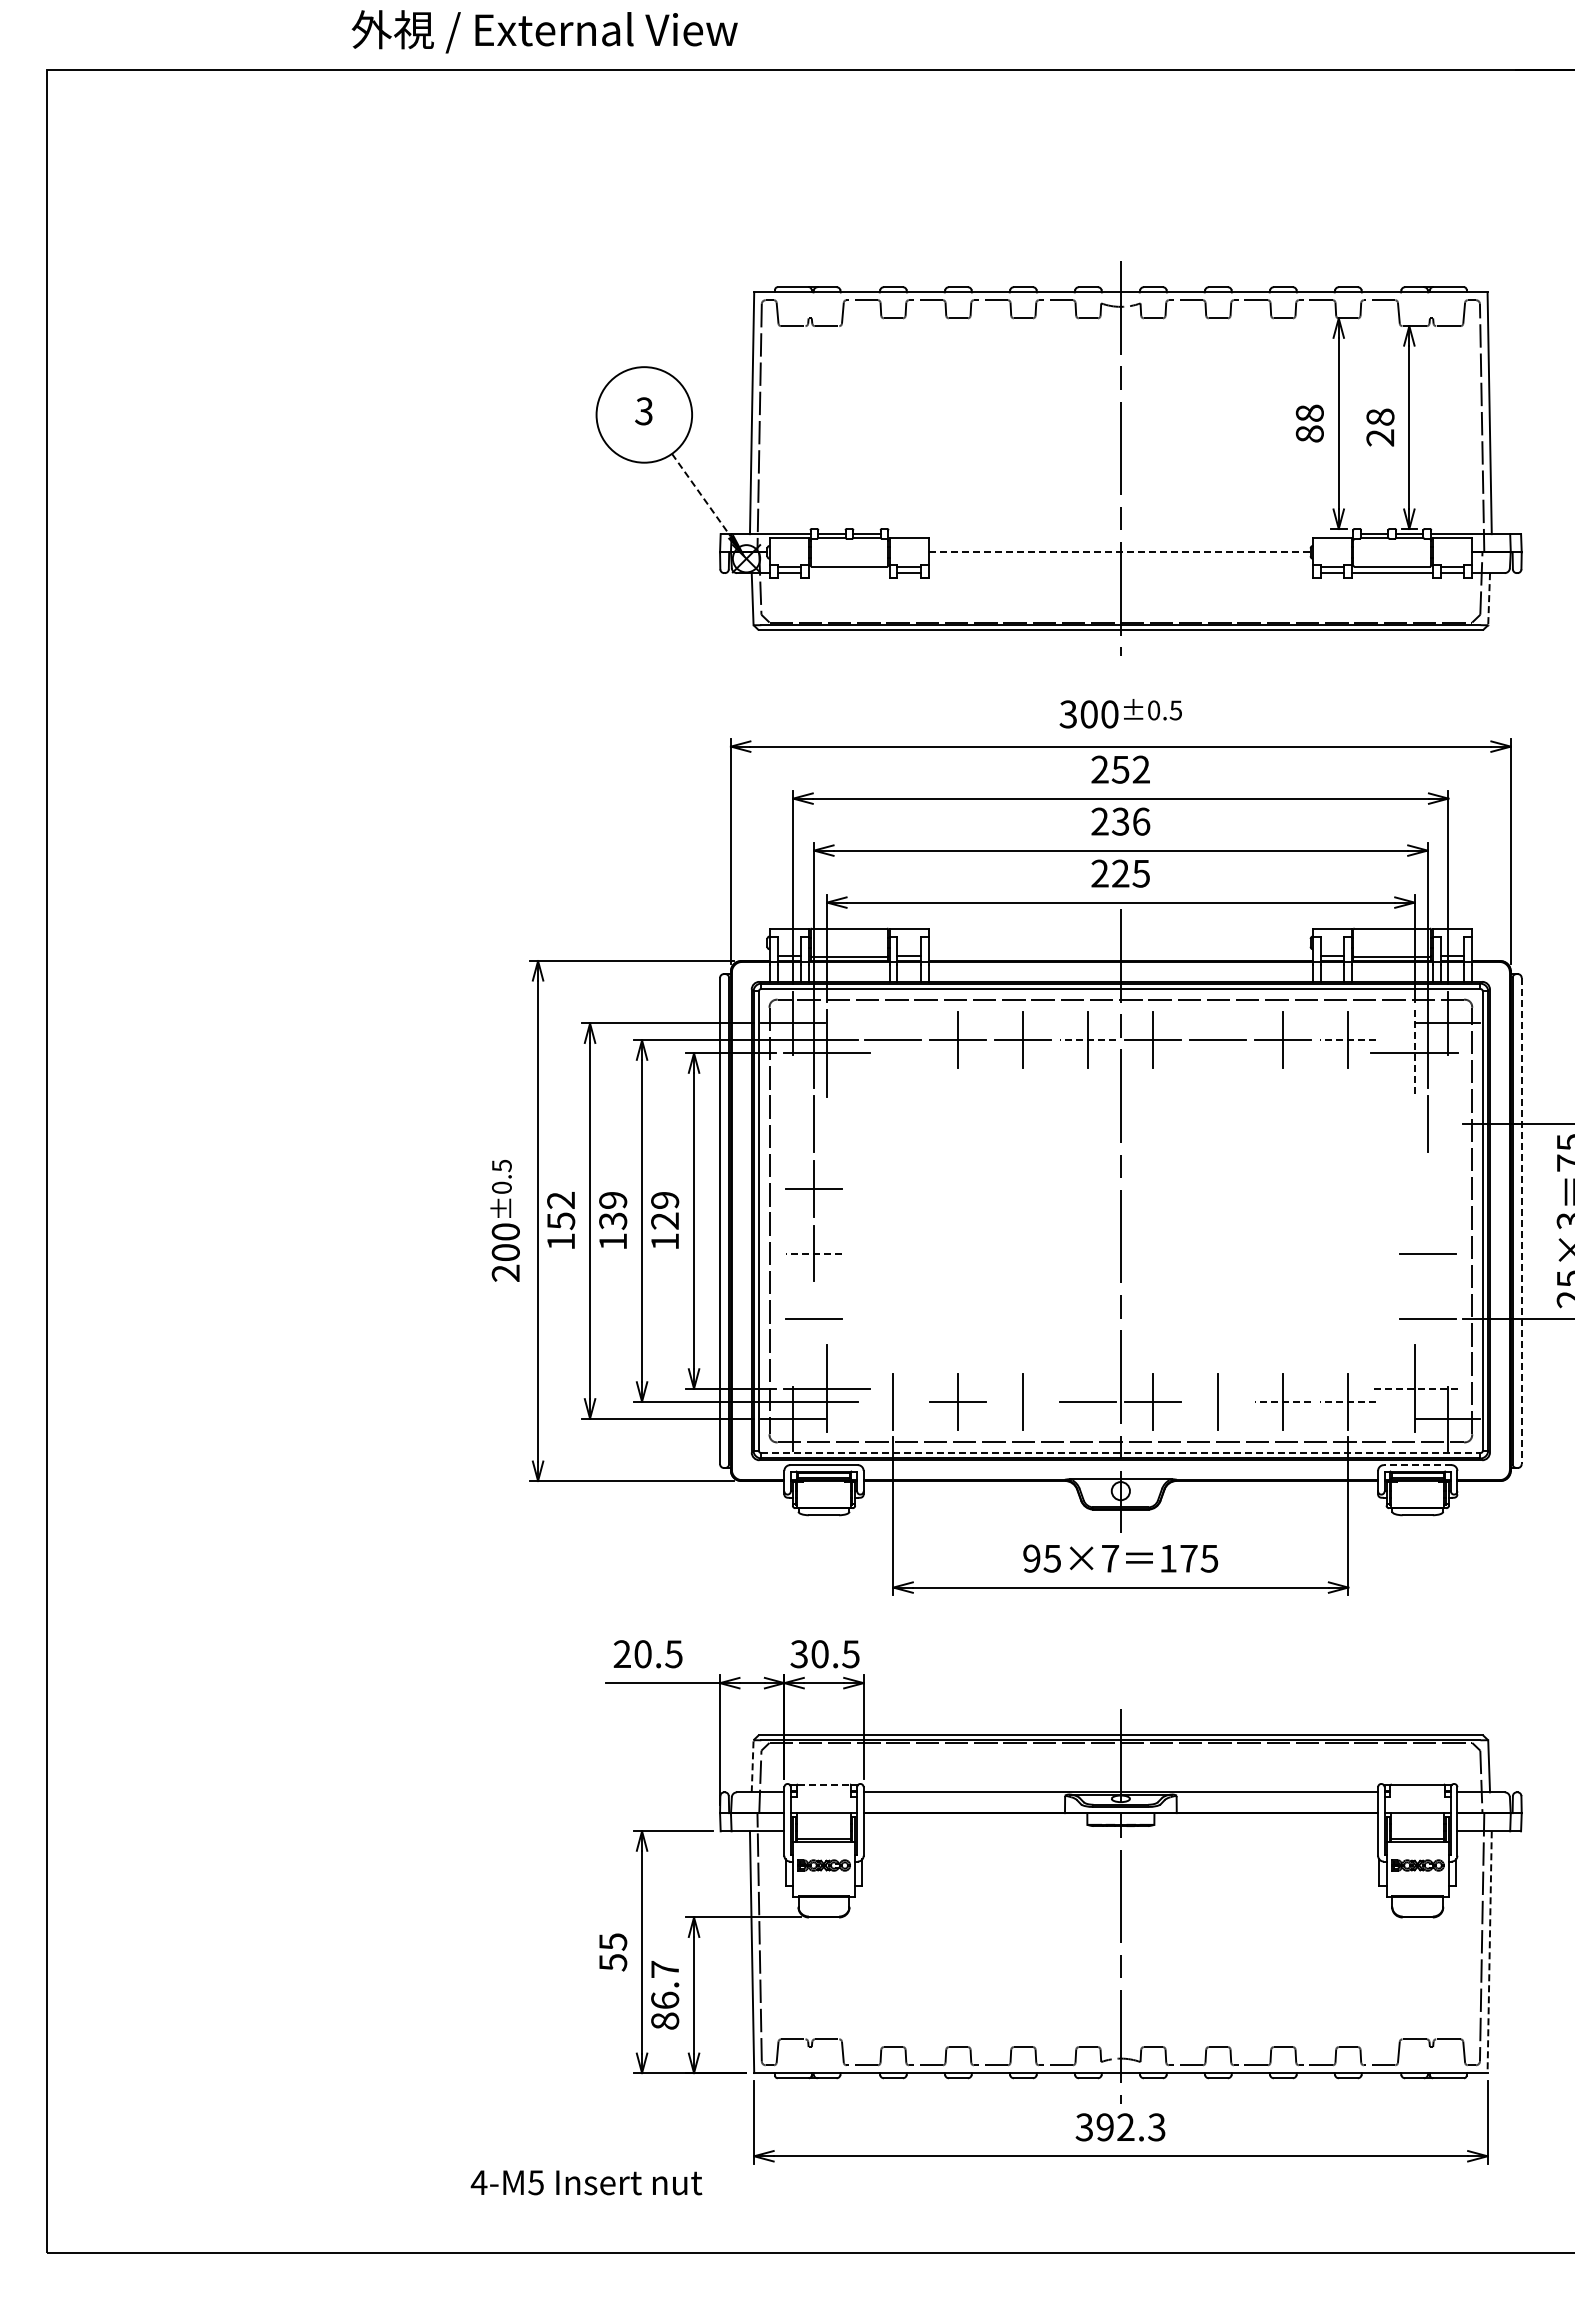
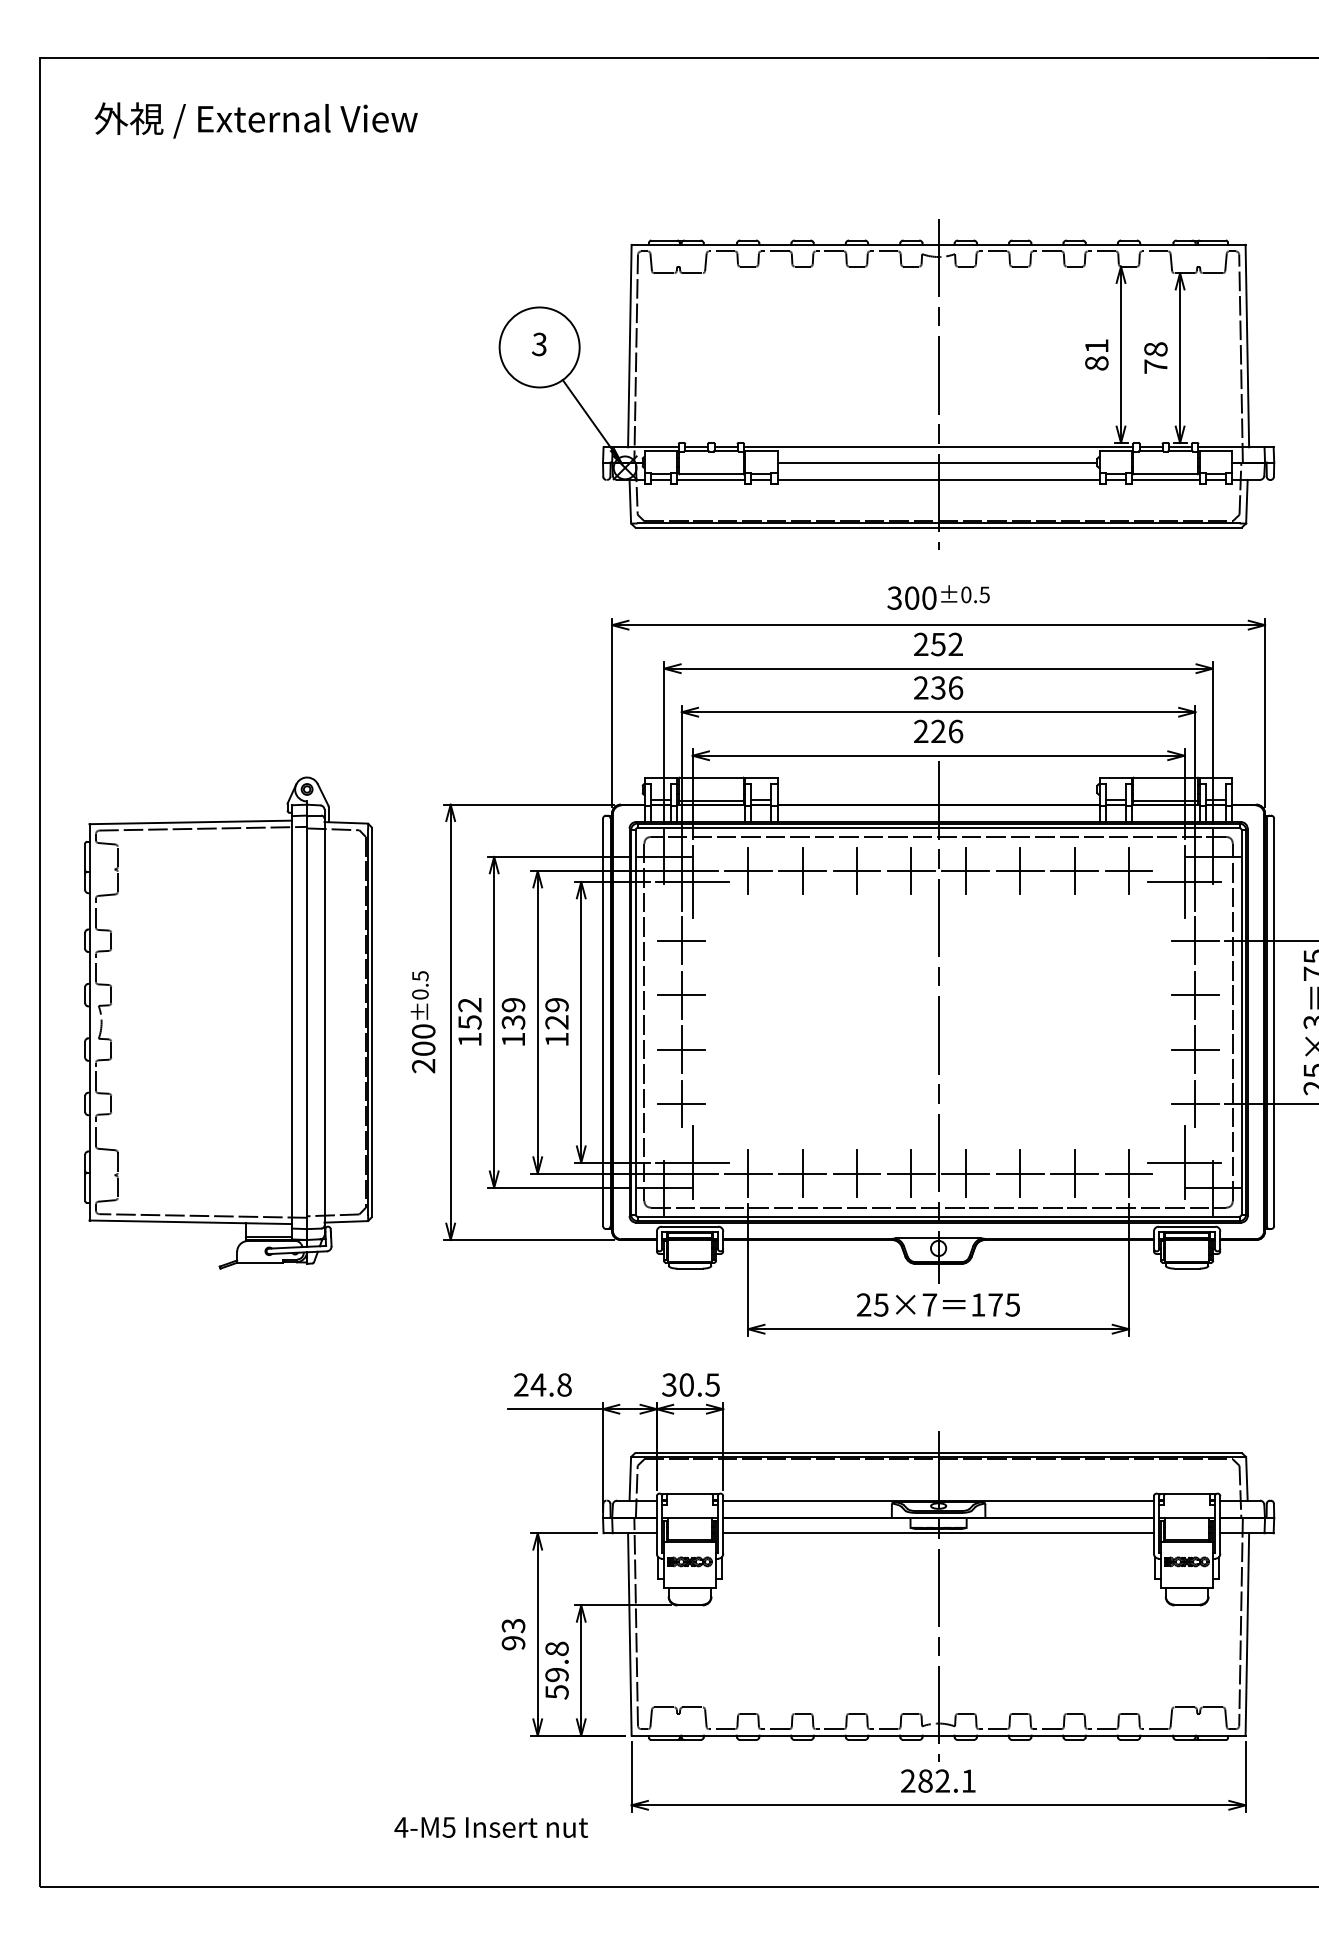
text: (544, 31) -> (255, 120), moved
text: (1309, 412) -> (1096, 345), 88 -> 81
text: (1380, 437) -> (1155, 366), 28 -> 78
line: (701, 495) -> (587, 414), dashed -> solid
line: (1120, 534) -> (938, 447), added
line: (1120, 552) -> (938, 462), dashed -> solid
line: (848, 573) -> (710, 480), added
line: (1120, 573) -> (938, 480), added
line: (1489, 599) -> (1247, 501), dashed -> solid
text: (1141, 873) -> (955, 731), 225 -> 226
line: (893, 1040) -> (748, 871), added
line: (1088, 1040) -> (911, 871), dashed -> solid
line: (1218, 1040) -> (1020, 871), added
line: (1348, 1040) -> (1129, 871), dashed -> solid
line: (1414, 1053) -> (1184, 882), dashed -> solid
line: (814, 1123) -> (682, 940), added
line: (1427, 1123) -> (1195, 940), added
part: (1427, 1188) -> (1195, 995), added
part: (272, 1221) -> (228, 1022), added
line: (1521, 1221) -> (1274, 1022), dashed -> solid
line: (814, 1253) -> (682, 1049), dashed -> solid
line: (1427, 1253) -> (1195, 1049), added
line: (814, 1318) -> (682, 1103), added
line: (1427, 1318) -> (1195, 1103), added
line: (1414, 1388) -> (1184, 1162), dashed -> solid
line: (893, 1401) -> (748, 1173), added
line: (1023, 1401) -> (857, 1173), added
line: (1088, 1401) -> (911, 1173), added
line: (1218, 1401) -> (1020, 1173), added
line: (1283, 1401) -> (1074, 1173), dashed -> solid
line: (1348, 1401) -> (1129, 1173), dashed -> solid
line: (1120, 1453) -> (938, 1216), dashed -> solid
line: (1417, 1465) -> (1186, 1227), dashed -> solid
text: (1031, 1558) -> (863, 1304), 95×7 -> 25×7
text: (657, 1654) -> (550, 1385), 20.5 -> 24.8
line: (752, 1765) -> (630, 1478), dashed -> solid
line: (824, 1784) -> (690, 1494), dashed -> solid
line: (1120, 1831) -> (938, 1533), added
text: (613, 1952) -> (513, 1634), 55 -> 93
line: (1489, 1952) -> (1247, 1634), dashed -> solid
text: (665, 1995) -> (557, 1670), 86.7 -> 59.8
text: (1120, 2127) -> (938, 1781), 392.3 -> 282.1

